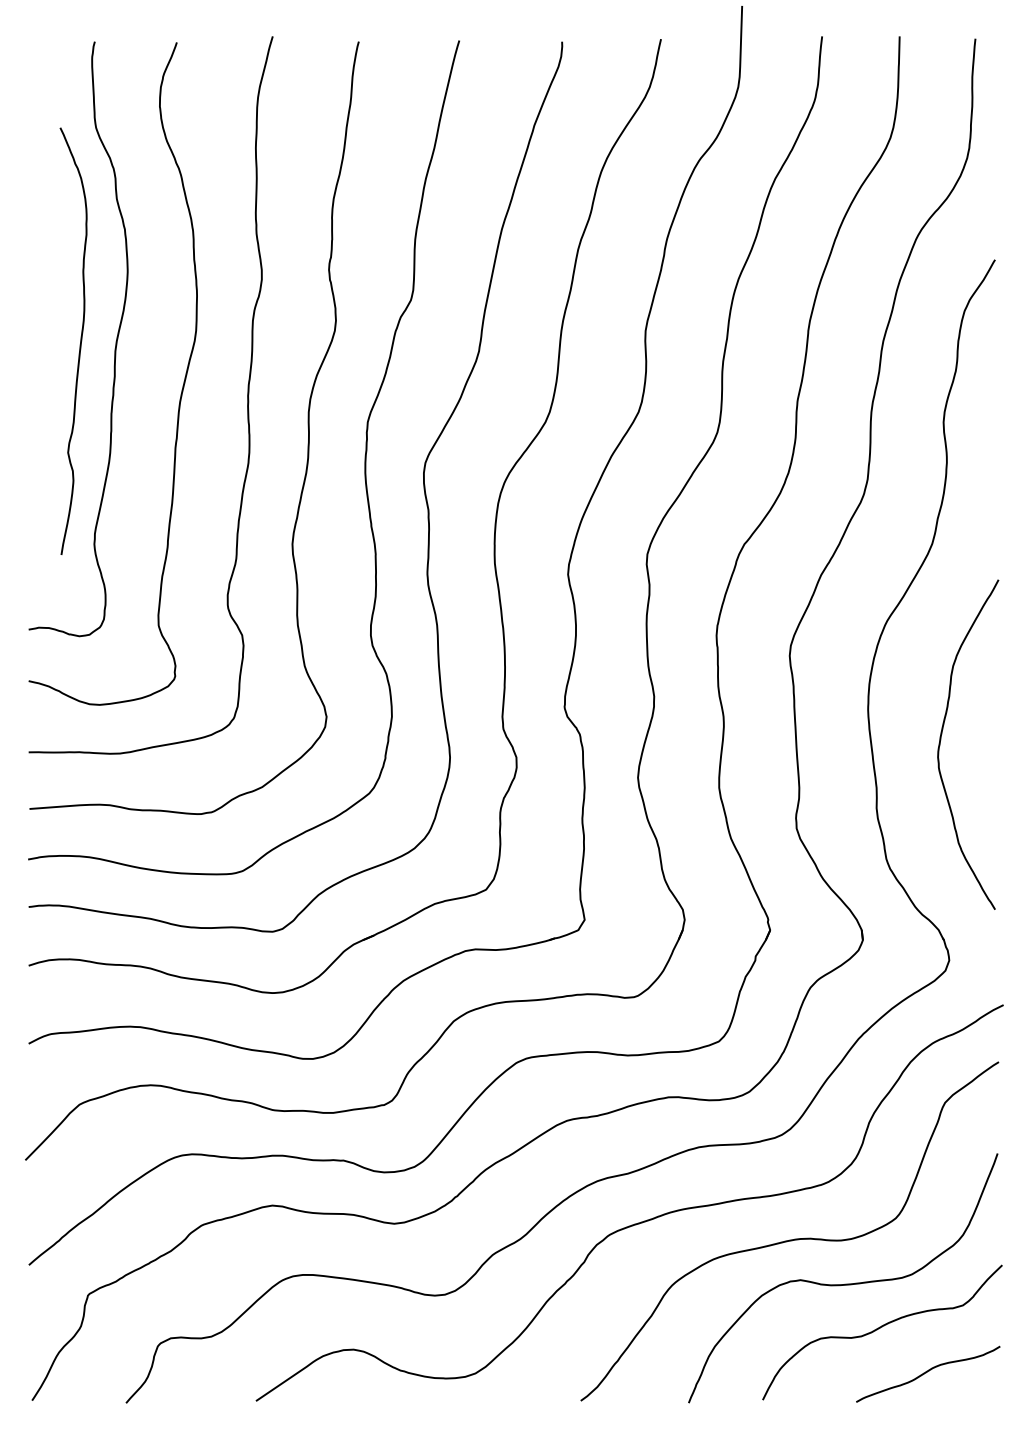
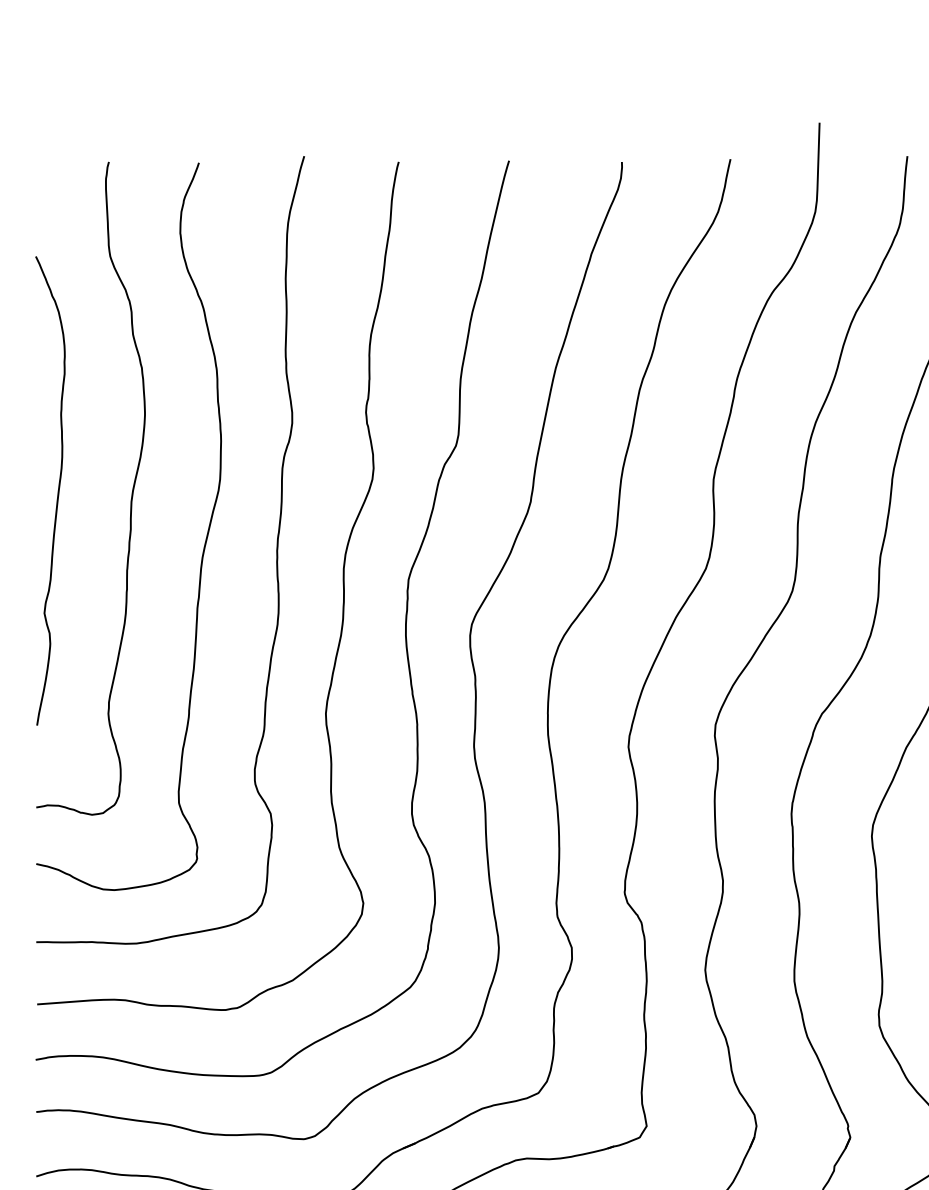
curve: (80, 340) -> (58, 490), moved

